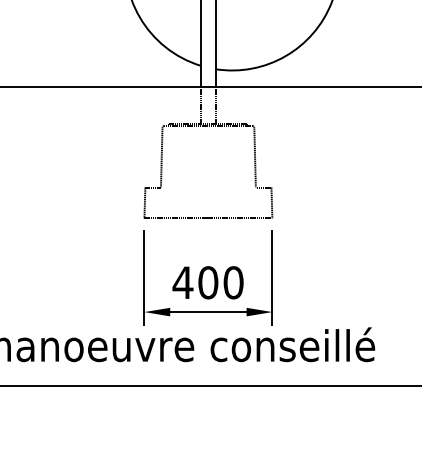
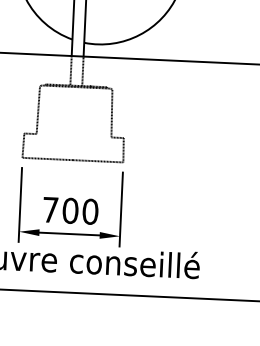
text: (182, 282) -> (50, 209), 400 -> 700

